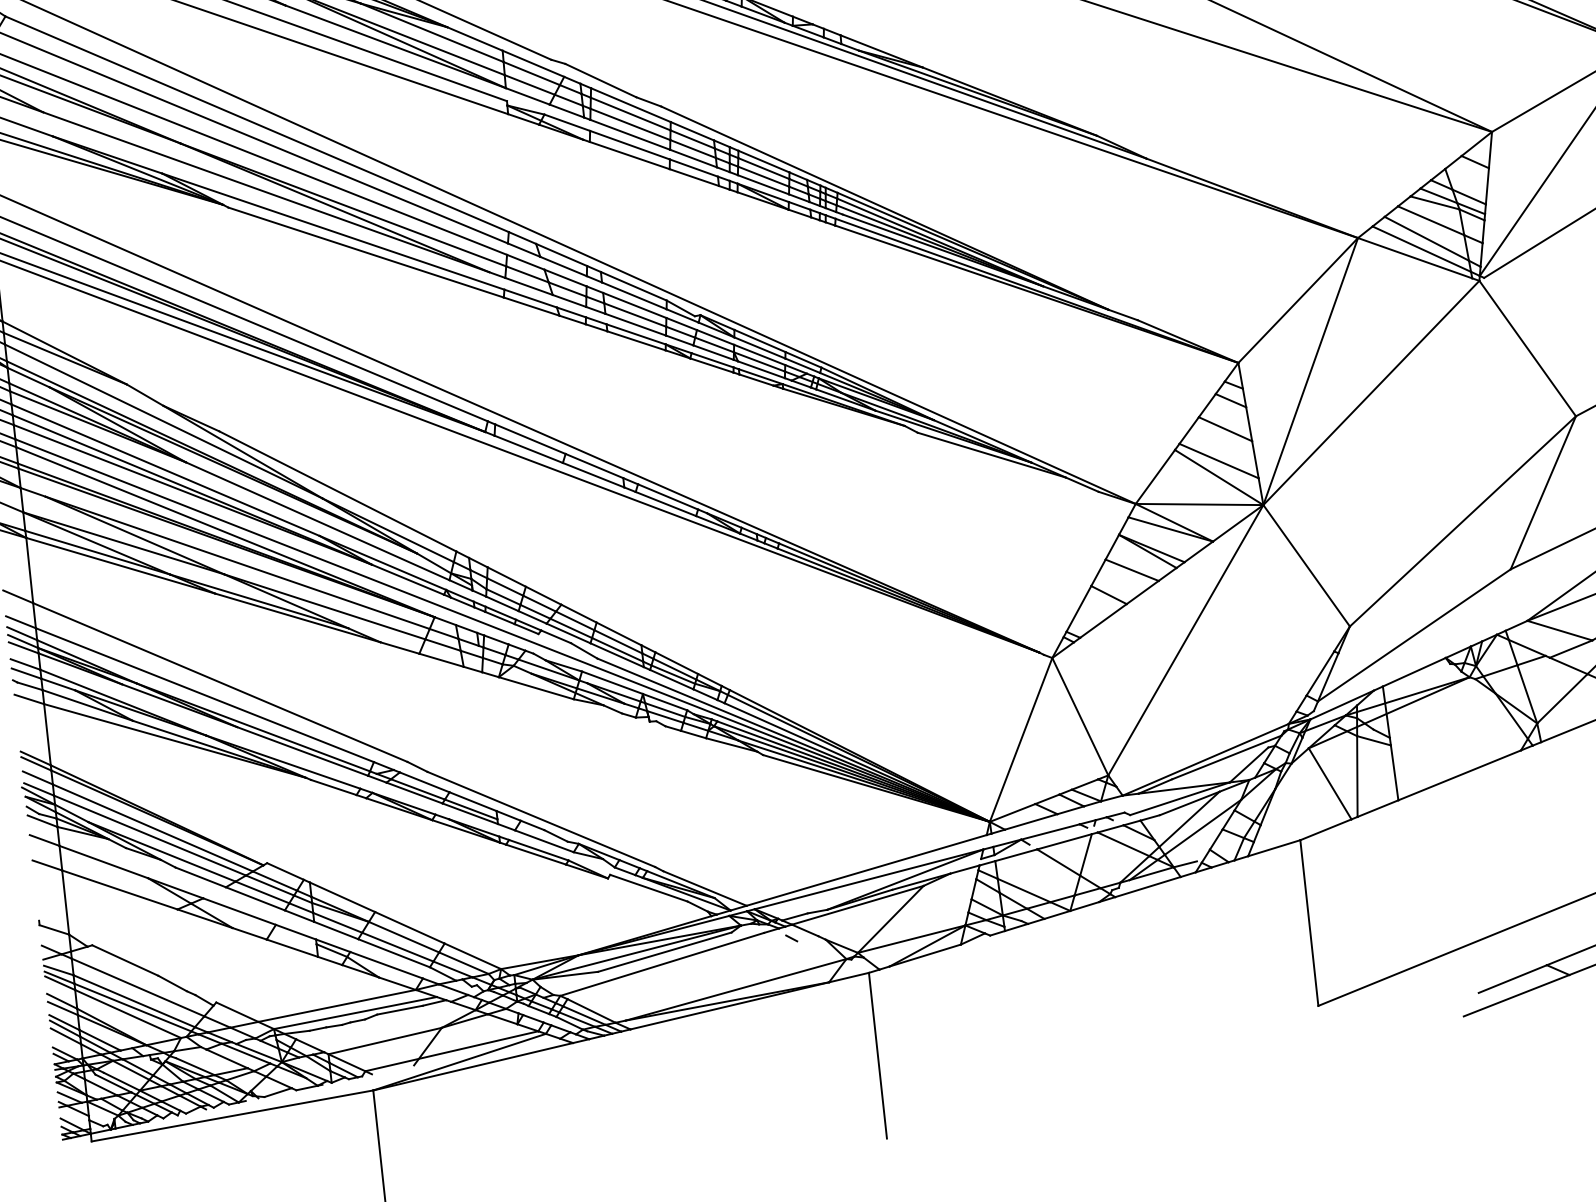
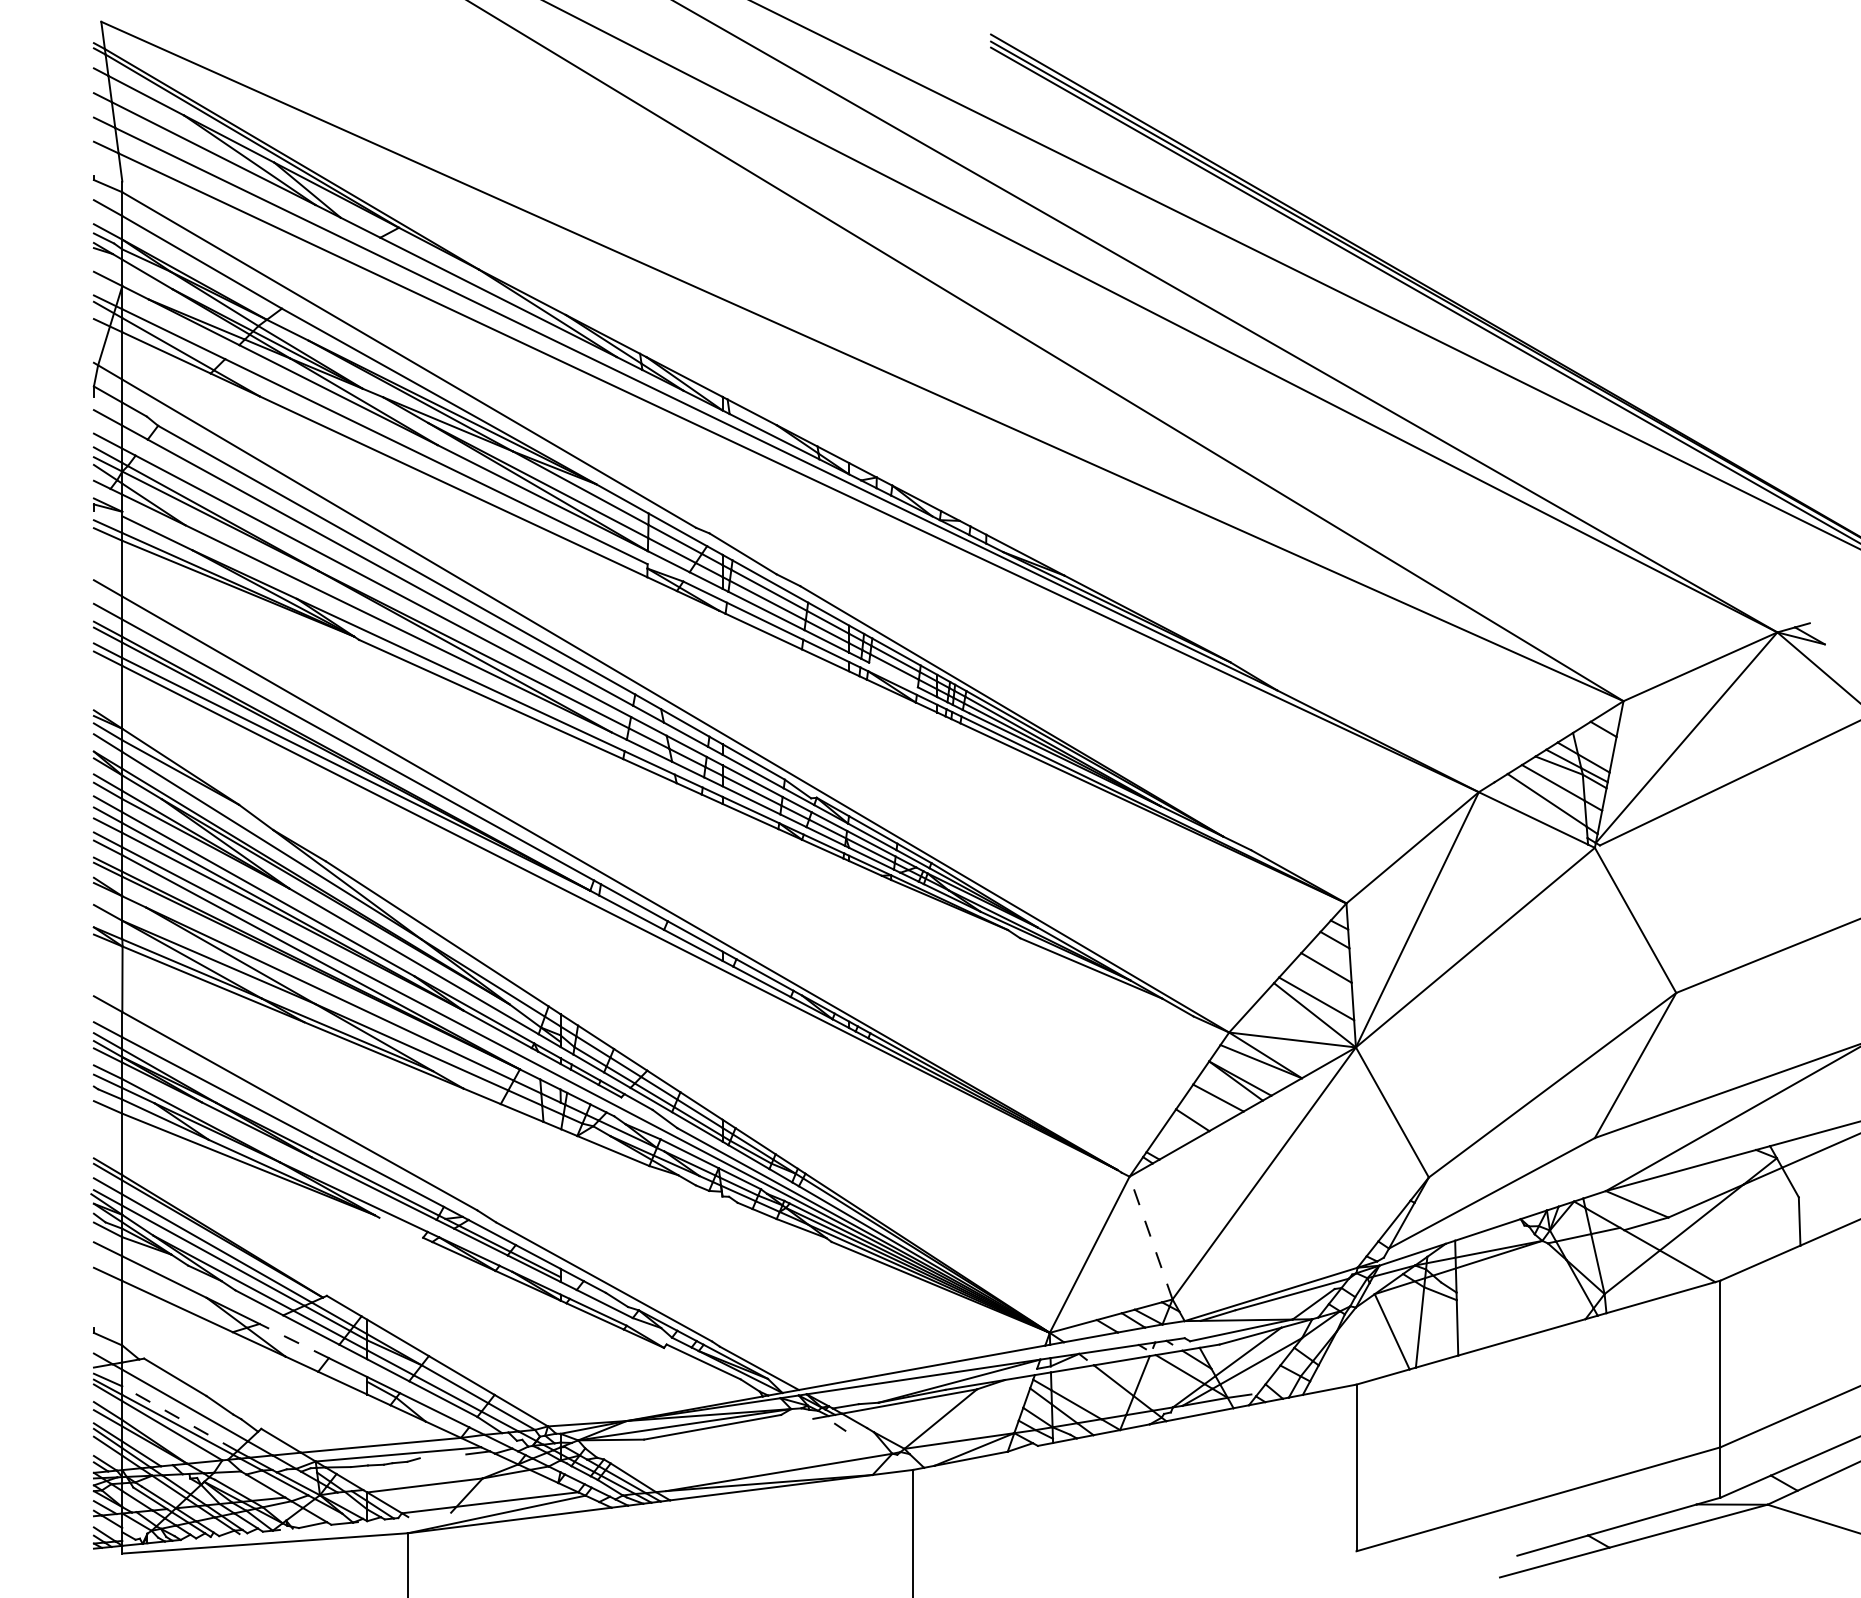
line: (763, 184) -> (893, 674), removed
line: (1421, 249) -> (1540, 810), removed
line: (1079, 716) -> (1150, 1237), solid -> dashed
line: (333, 787) -> (401, 1227), removed
line: (239, 912) -> (294, 1341), solid -> dashed
line: (661, 963) -> (708, 1438), removed
line: (133, 1001) -> (179, 1418), solid -> dashed
line: (399, 1010) -> (442, 1456), removed

